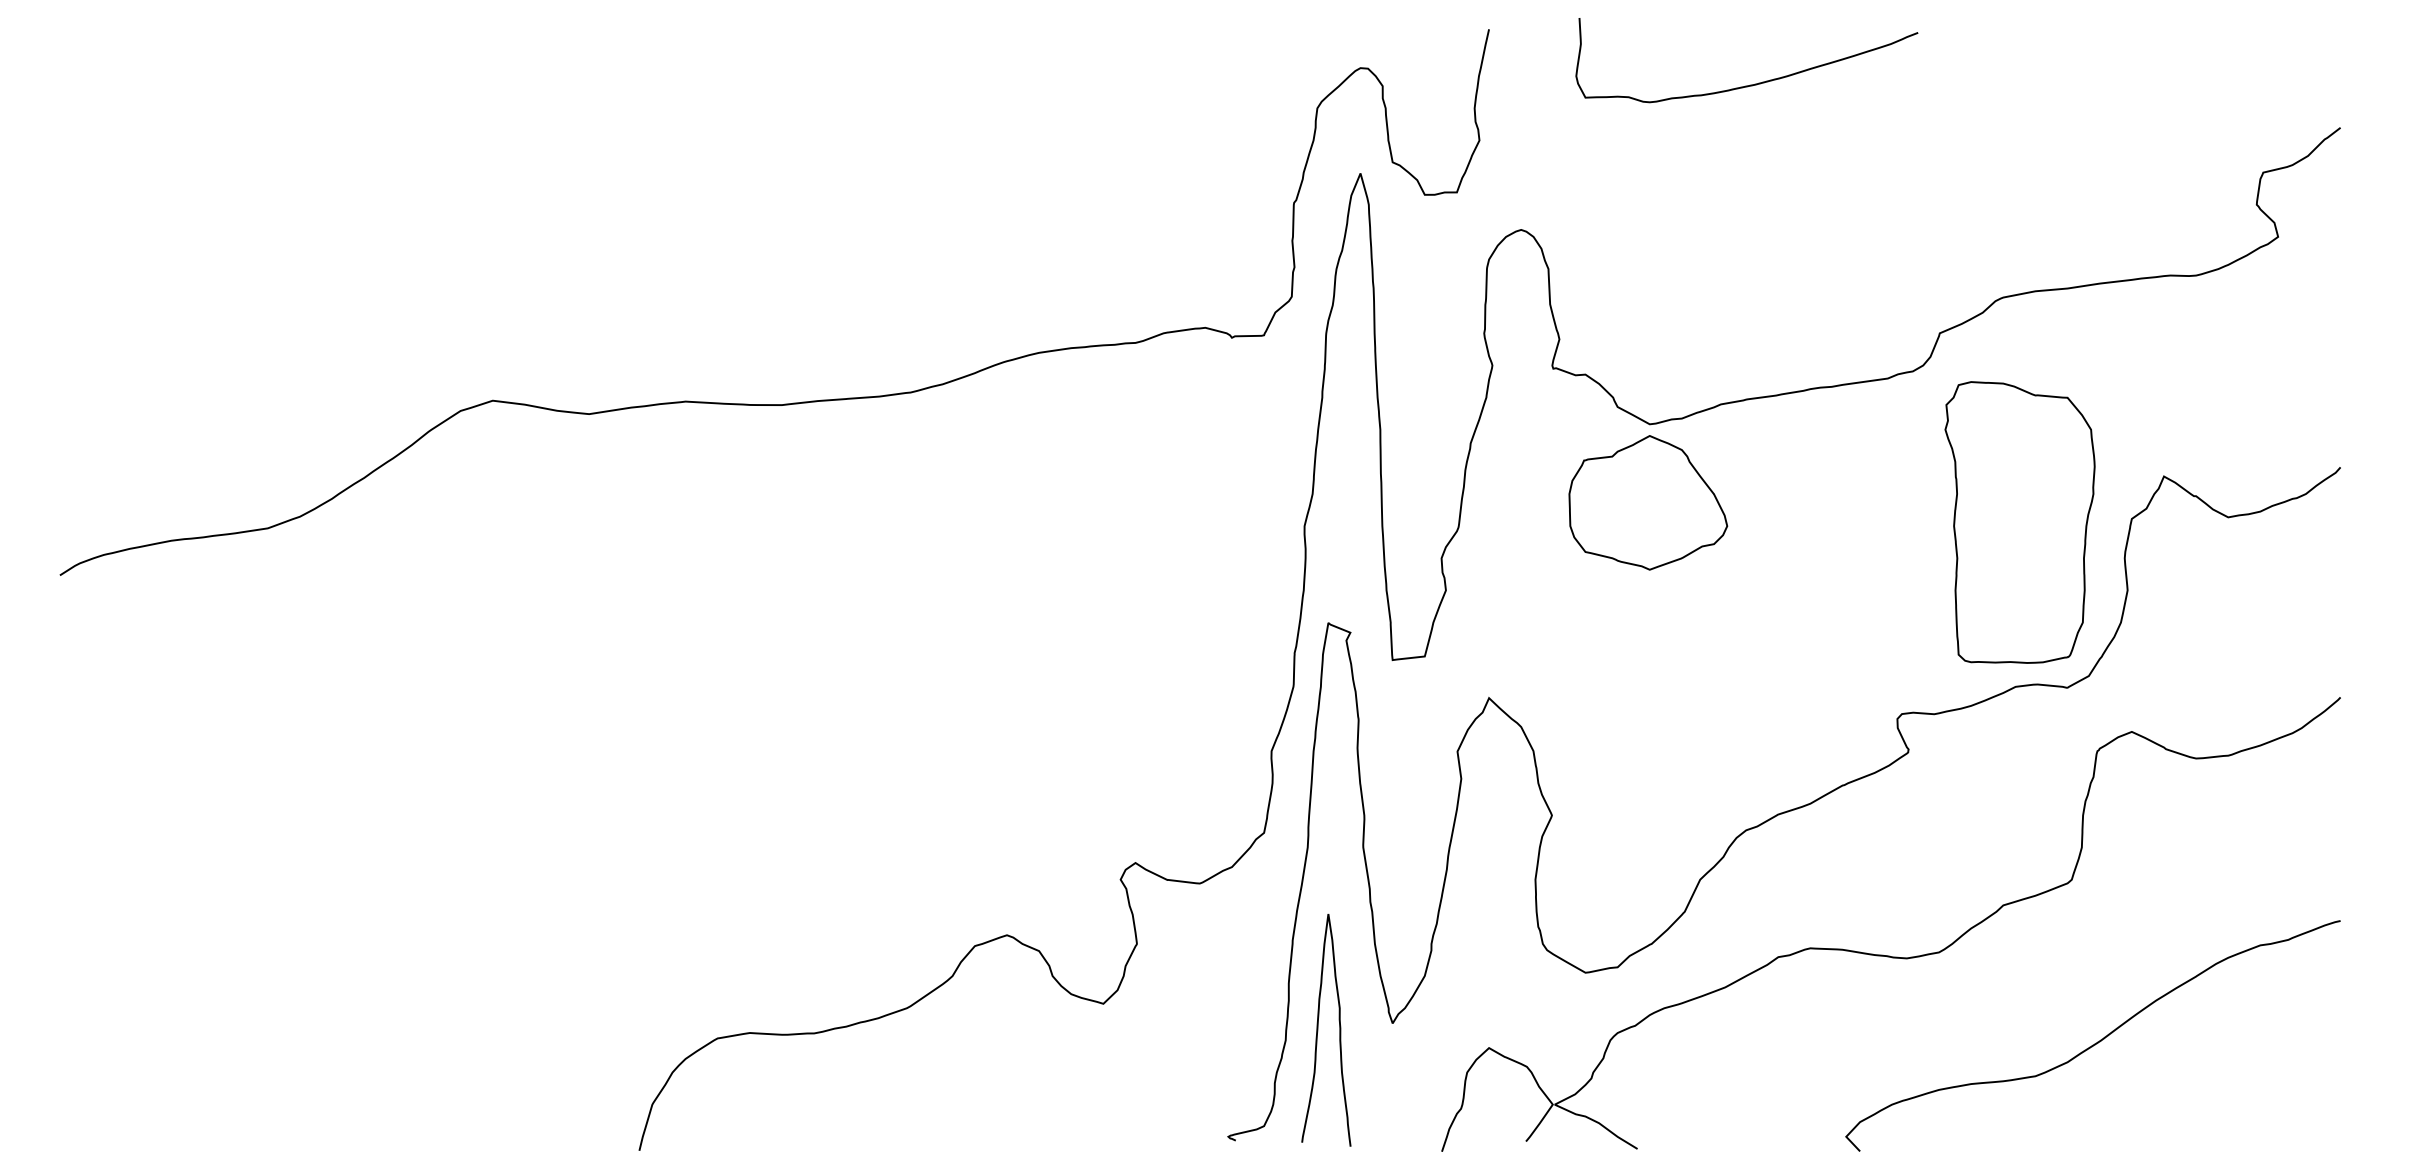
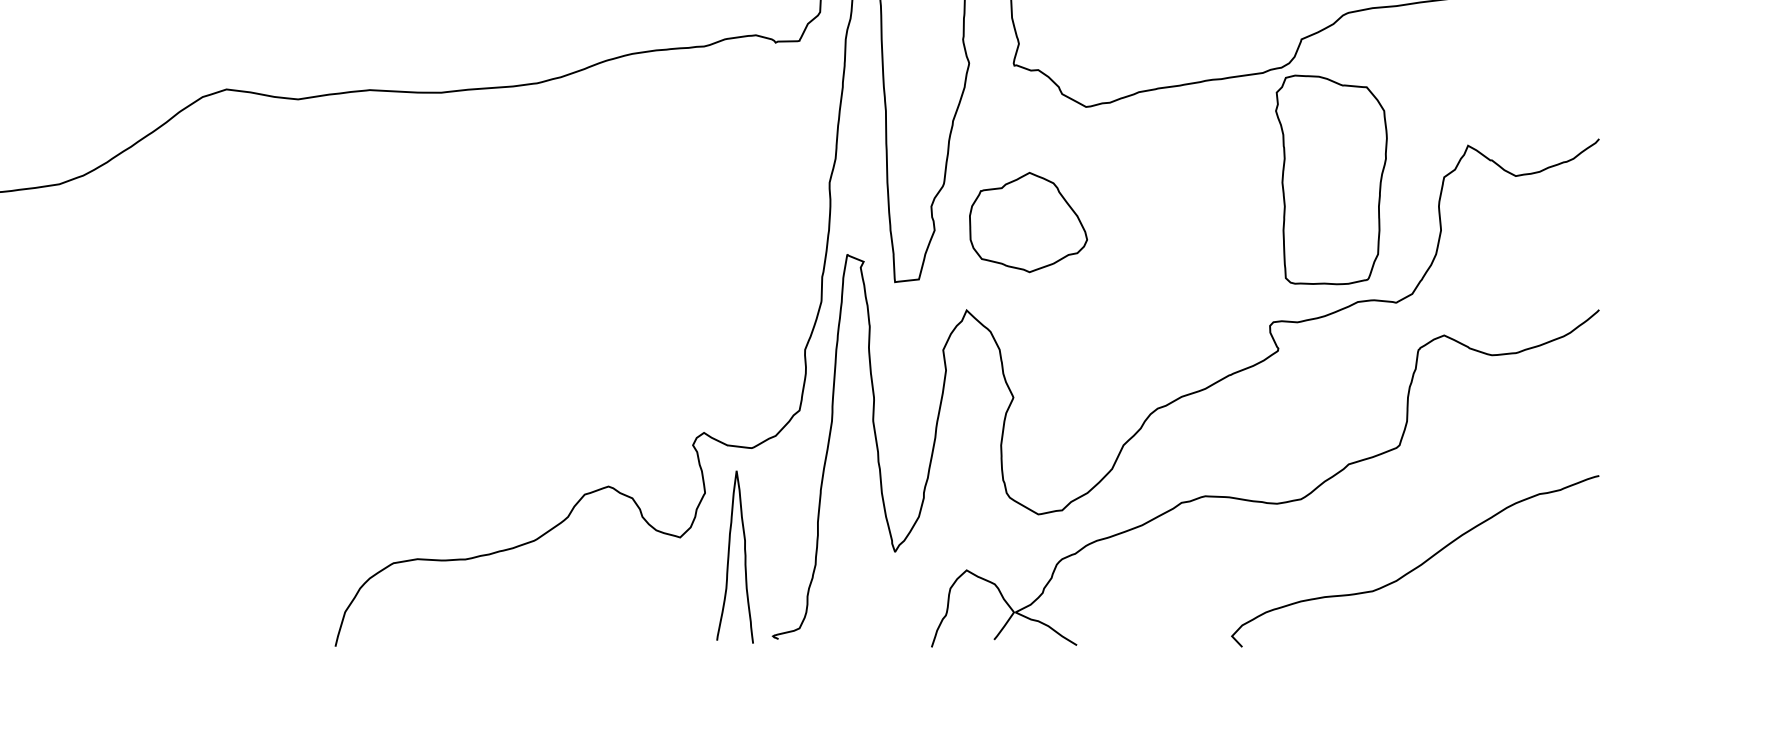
part: (1648, 502) -> (1028, 222), moved
part: (2019, 522) -> (1331, 179), moved
curve: (1318, 1029) -> (729, 556), moved

